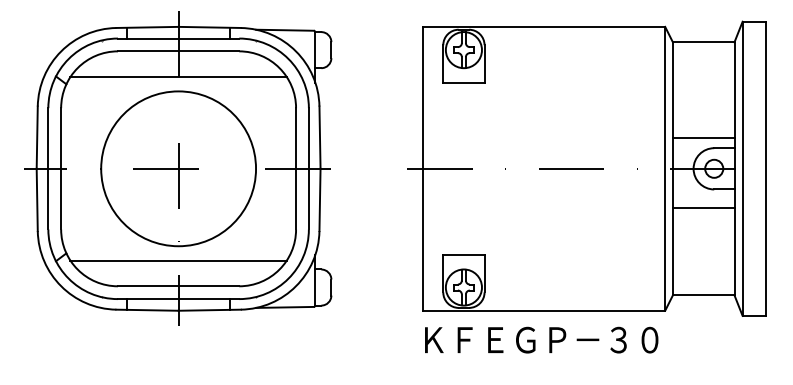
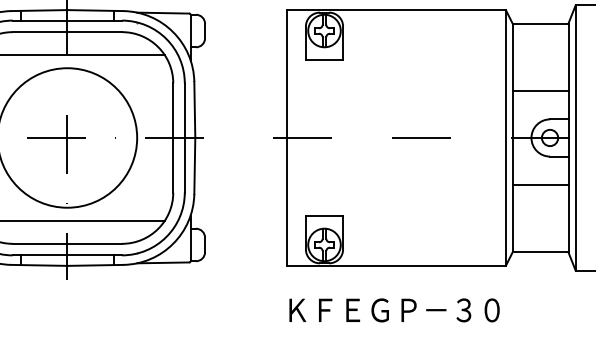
line: (703, 138) -> (540, 90), moved
line: (703, 208) -> (540, 185), moved
text: (541, 339) -> (394, 309), moved

